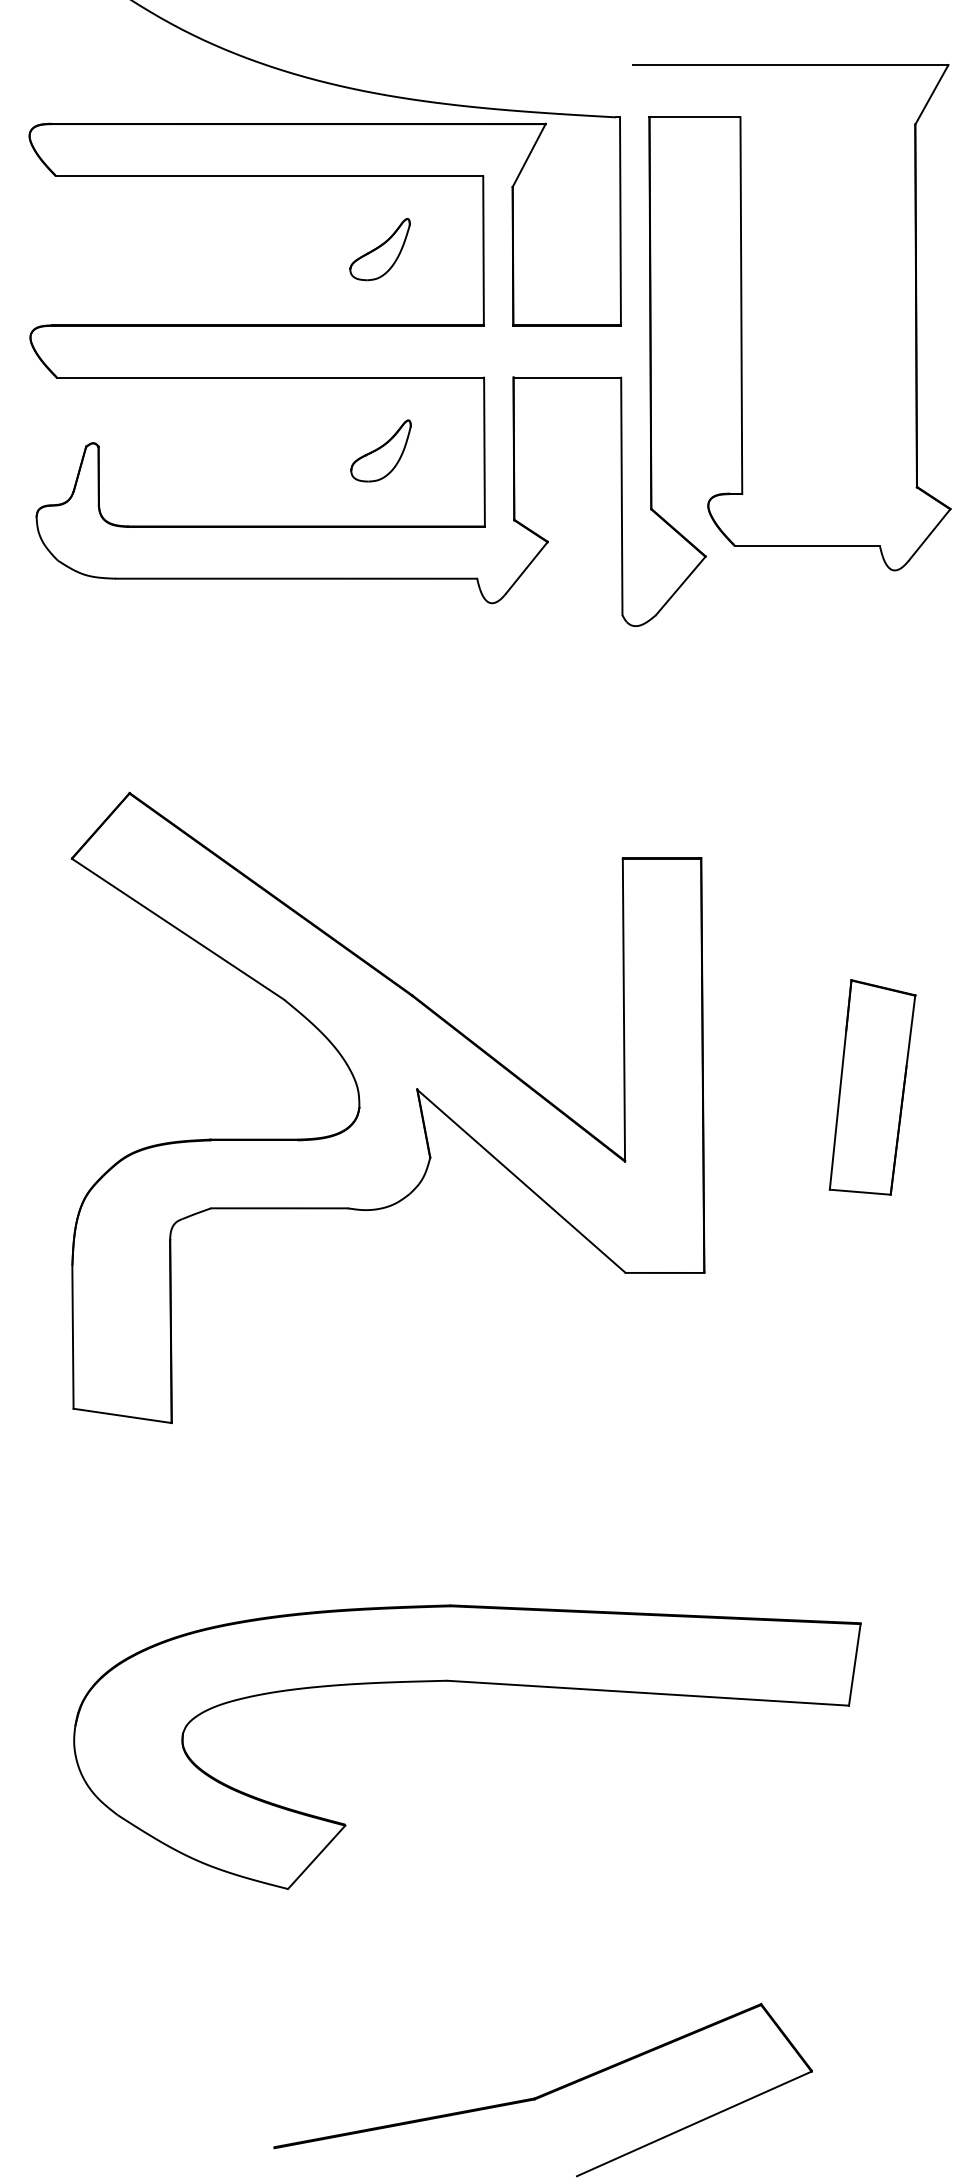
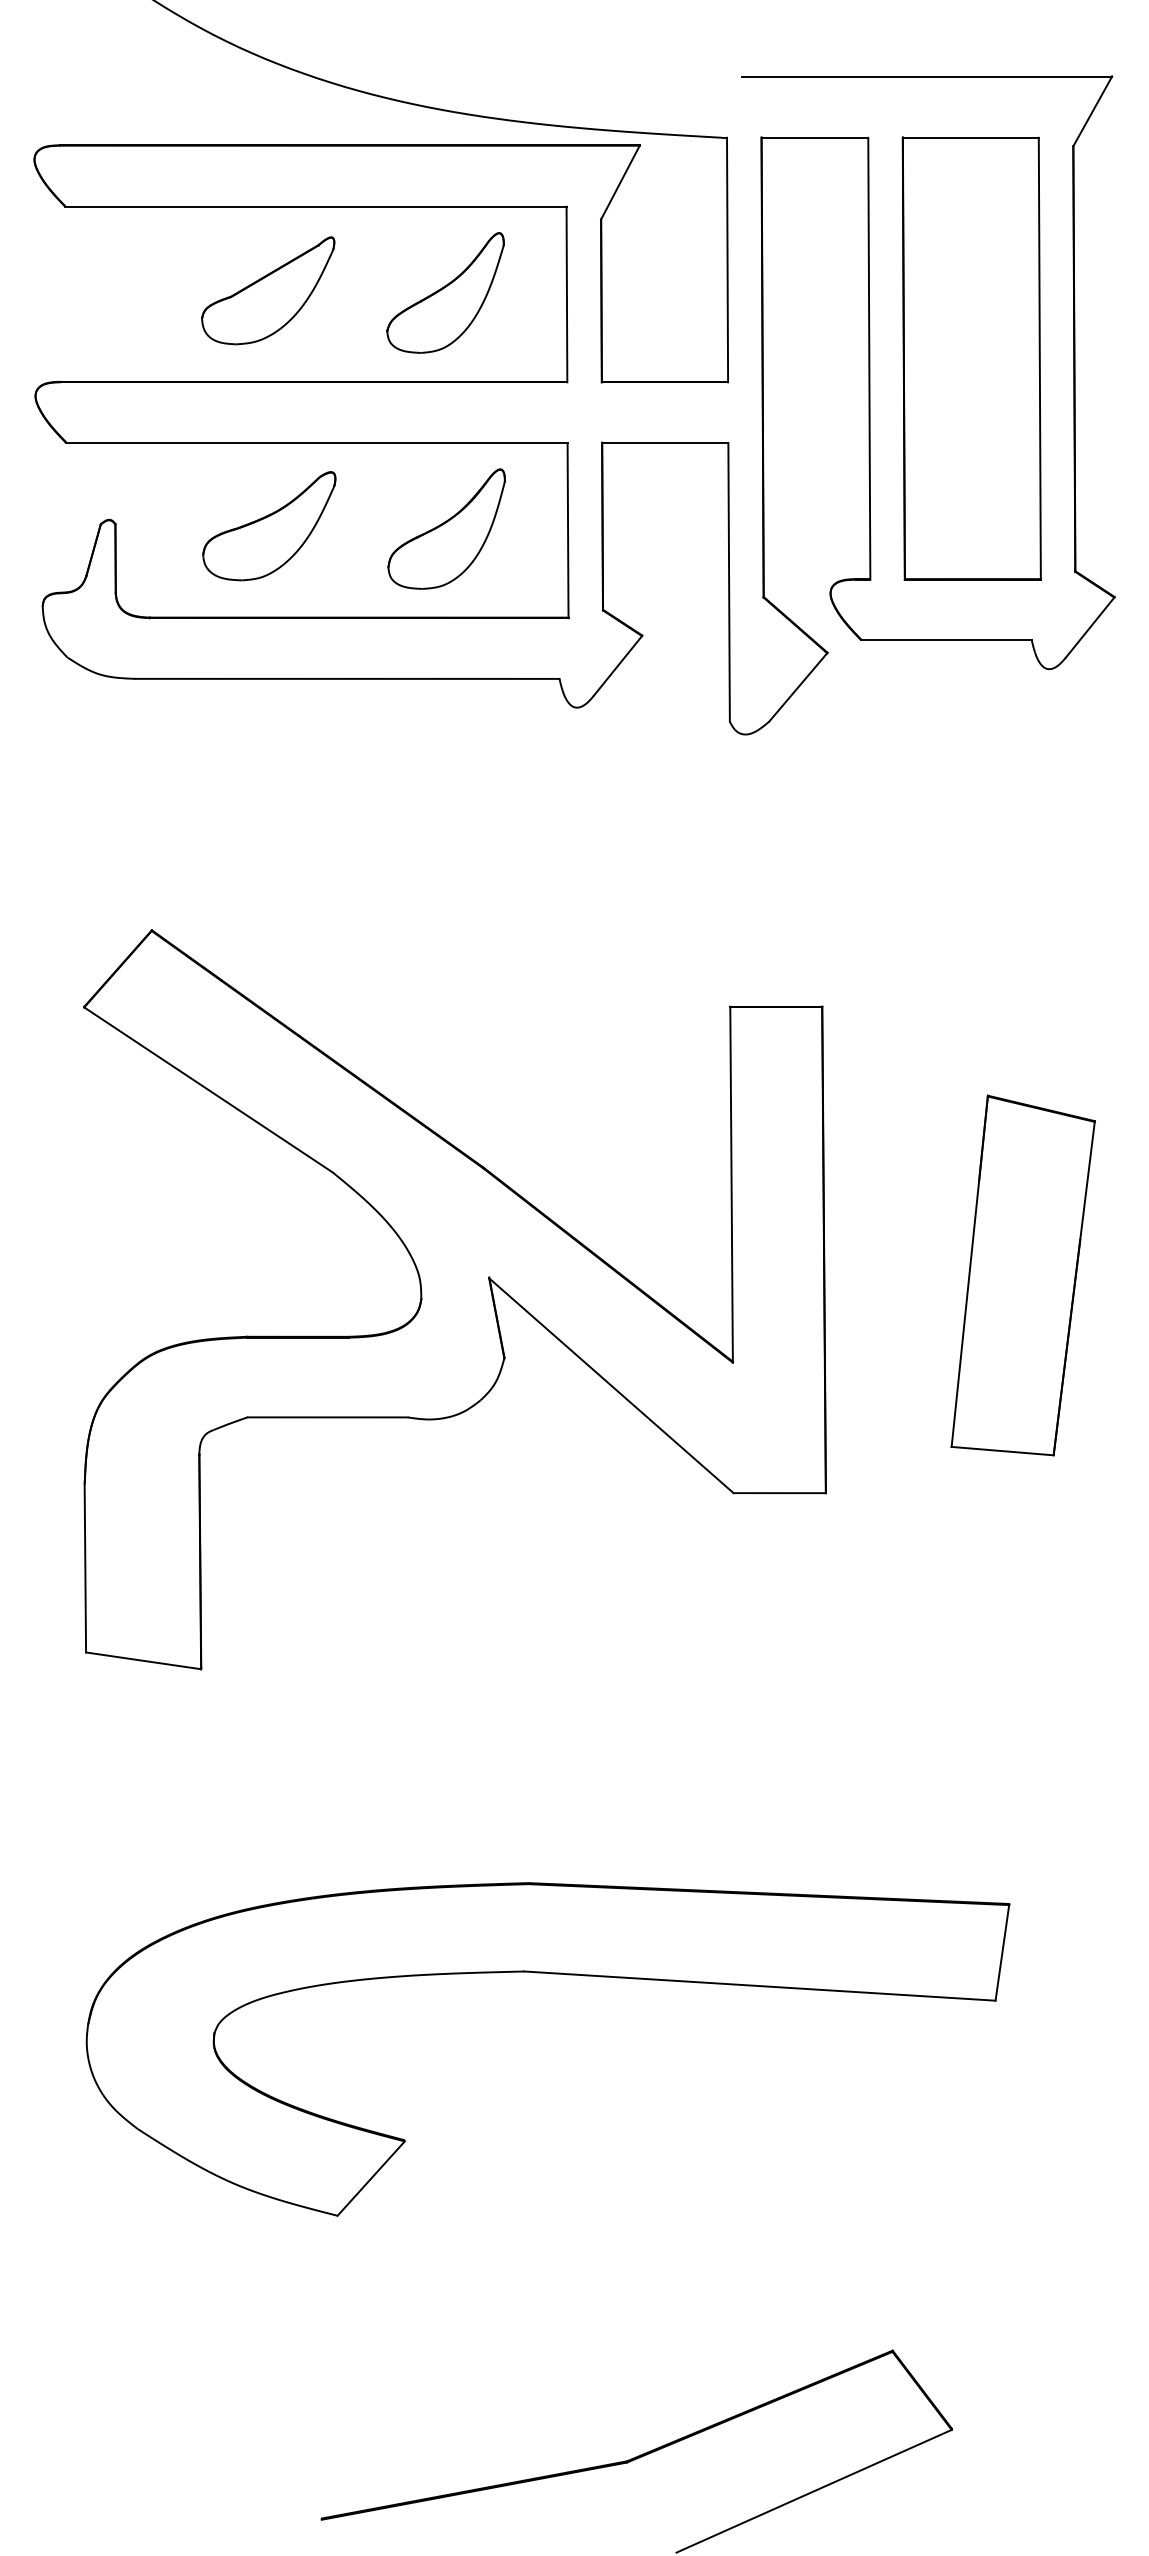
part: (228, 247) -> (267, 290), added
part: (379, 249) -> (444, 292), size x1.67
part: (828, 305) -> (971, 358), added
part: (229, 448) -> (268, 526), added
part: (380, 450) -> (446, 528), size x1.67
part: (872, 1087) -> (1023, 1275), size x1.43

